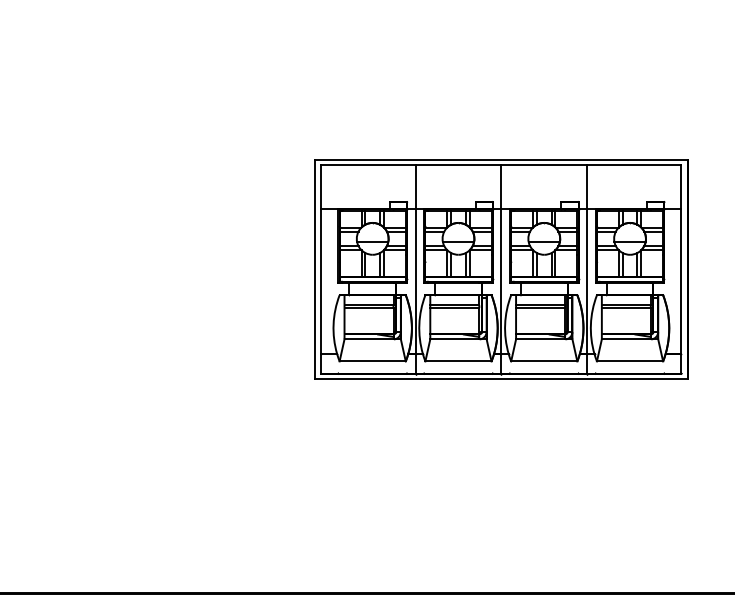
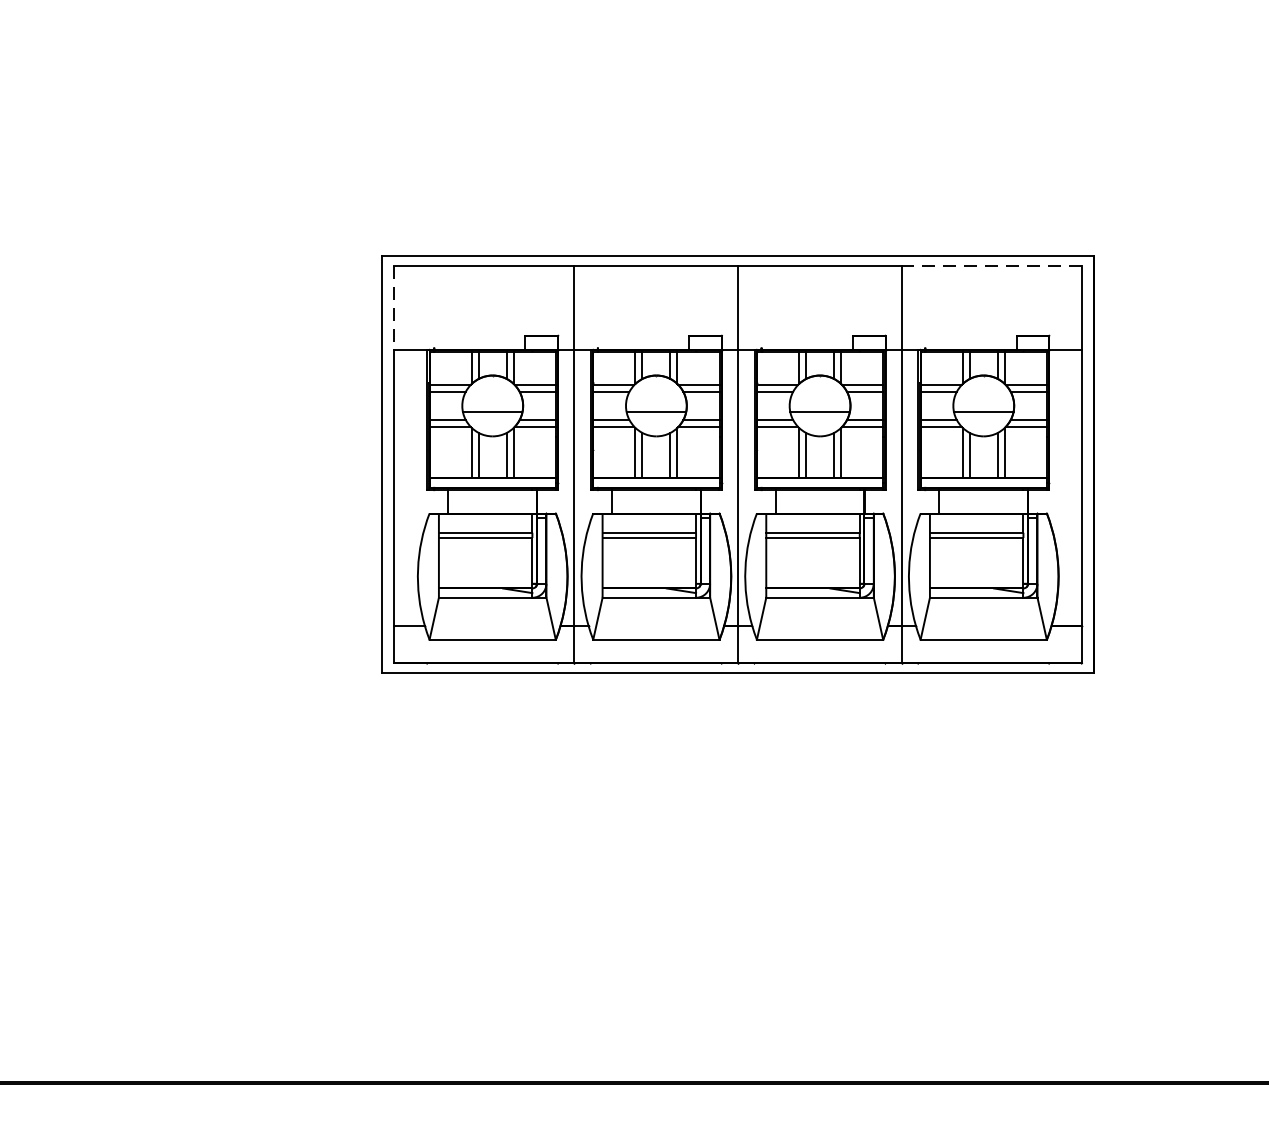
line: (633, 165) -> (990, 265), solid -> dashed
line: (321, 187) -> (394, 307), solid -> dashed

